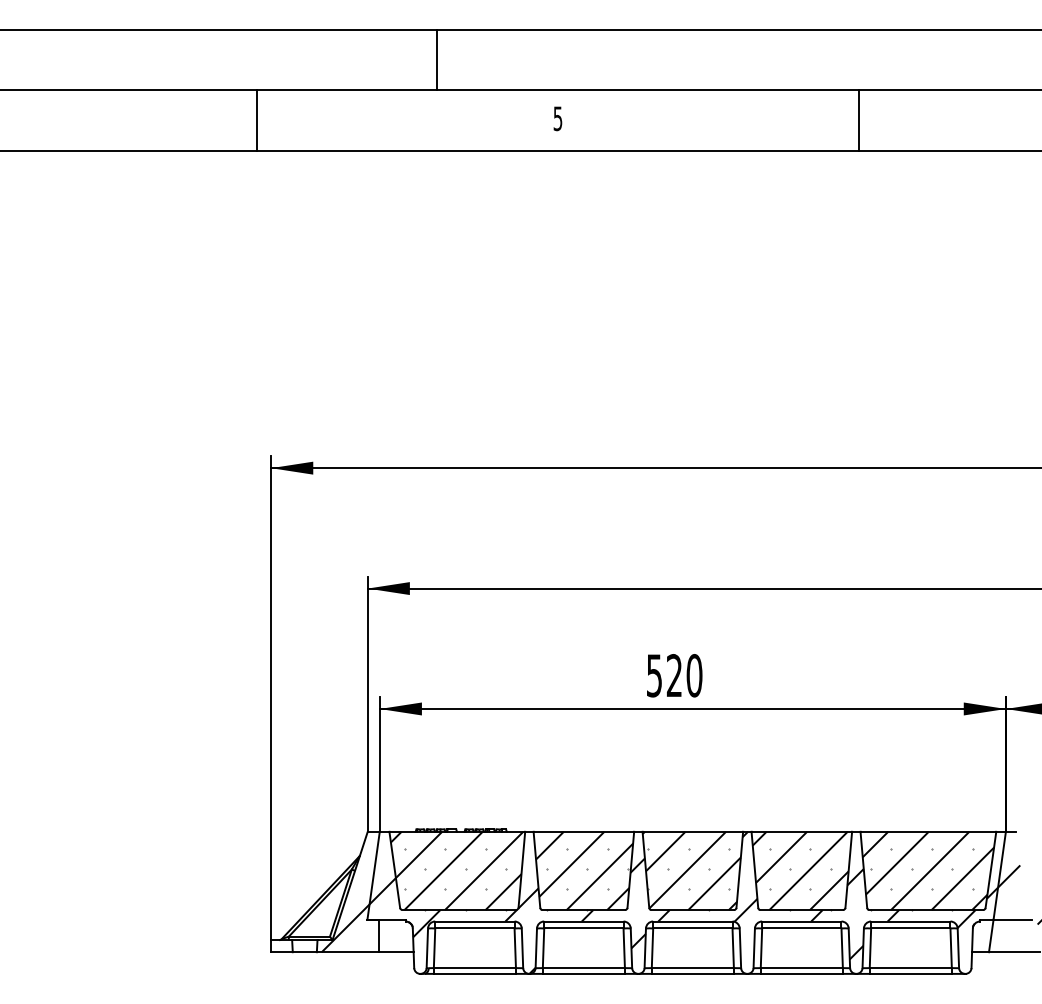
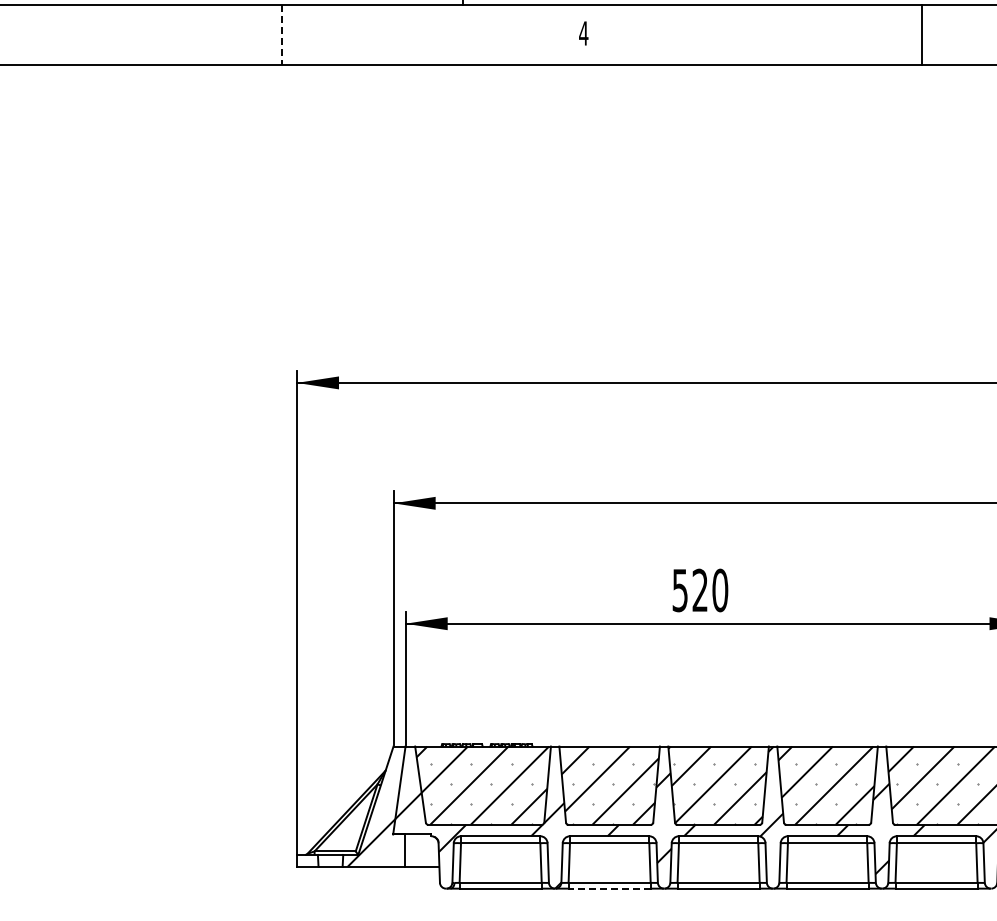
text: (557, 118) -> (583, 33), 5 -> 4
line: (256, 120) -> (282, 35), solid -> dashed
line: (858, 120) -> (922, 35), moved
line: (583, 973) -> (609, 888), solid -> dashed

